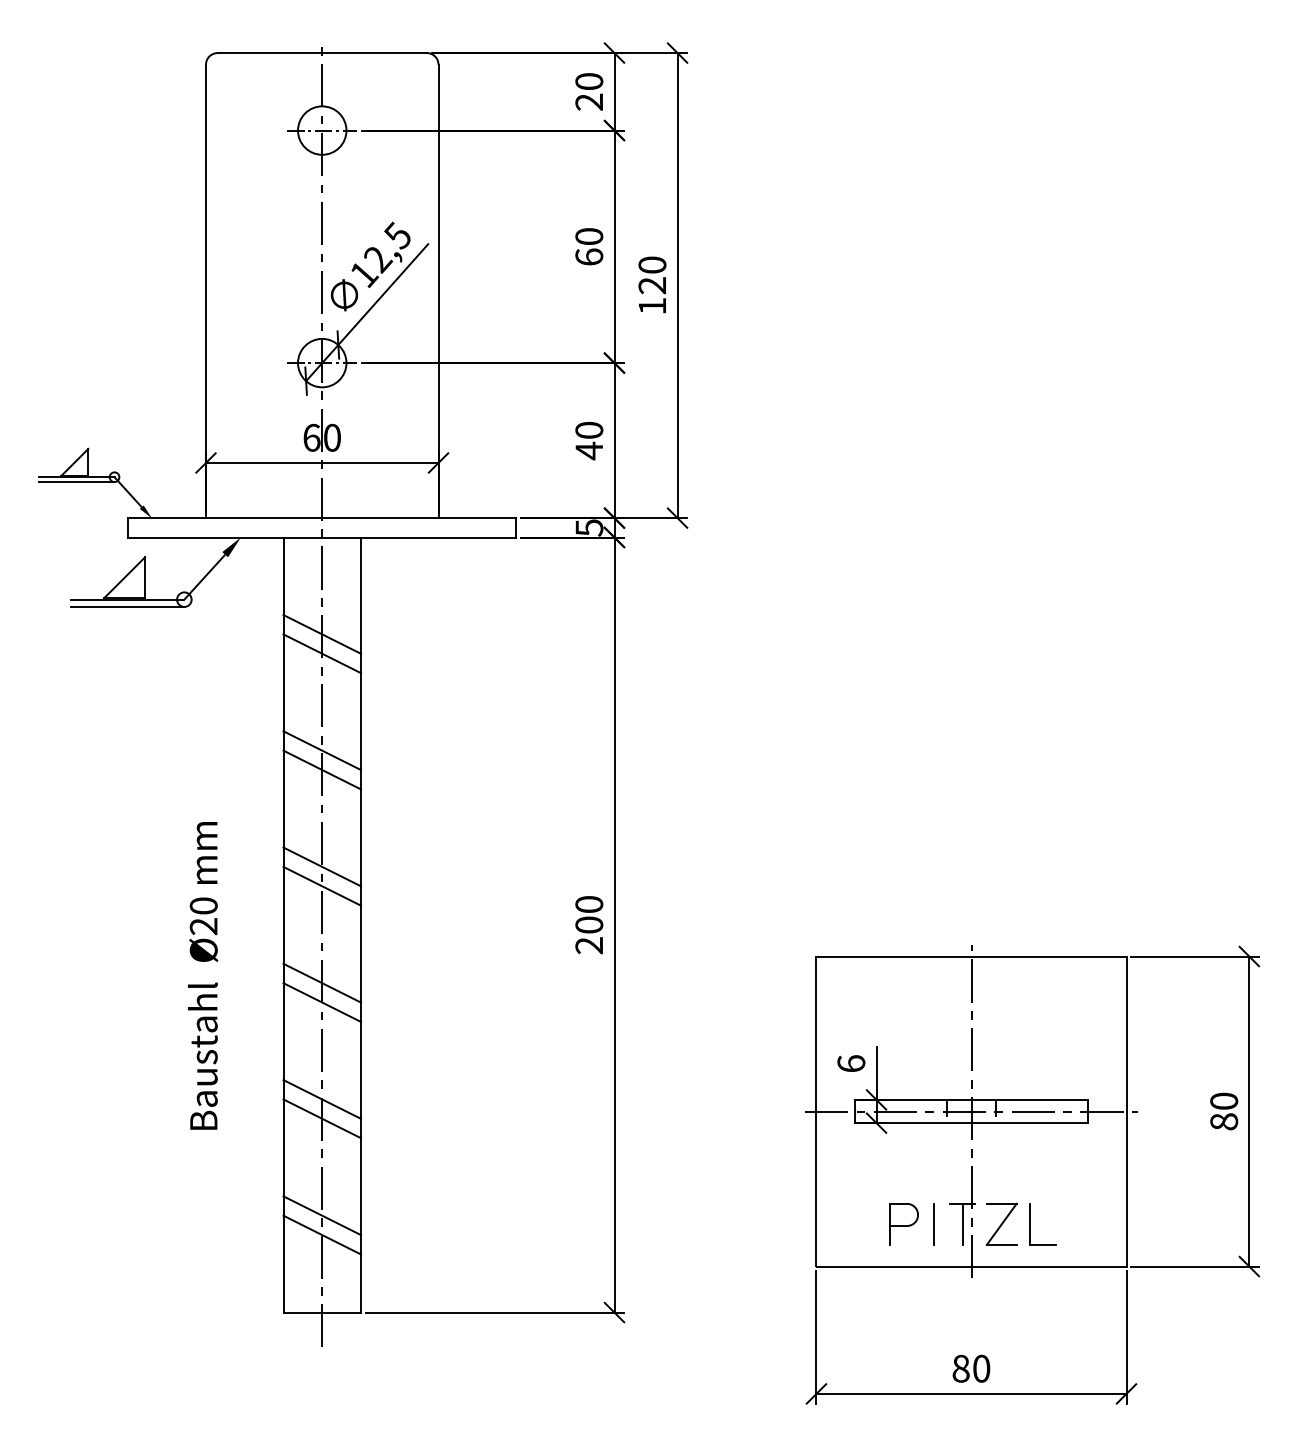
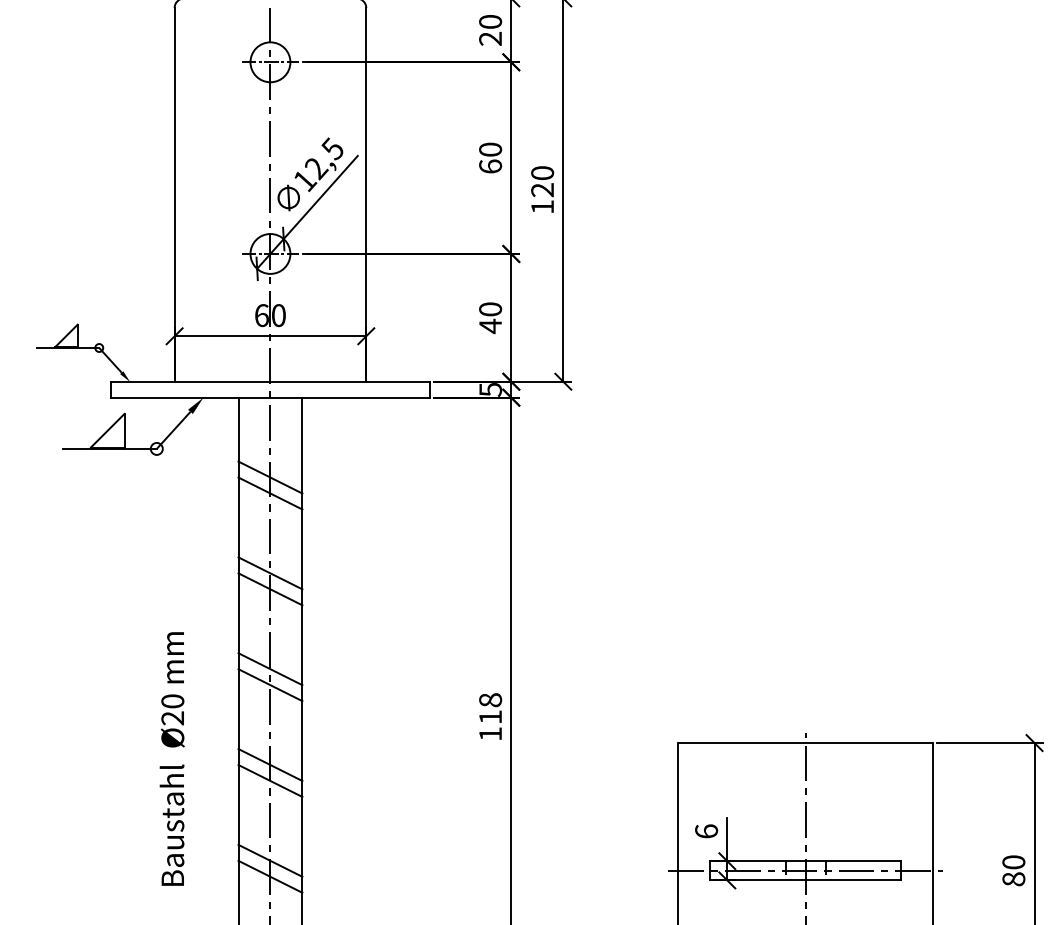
line: (76, 482) -> (67, 352), removed
line: (127, 606) -> (109, 454), removed
text: (589, 925) -> (490, 717), 200 -> 118

